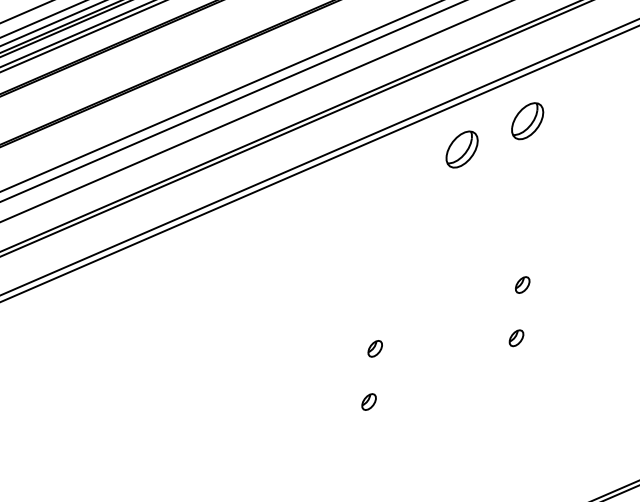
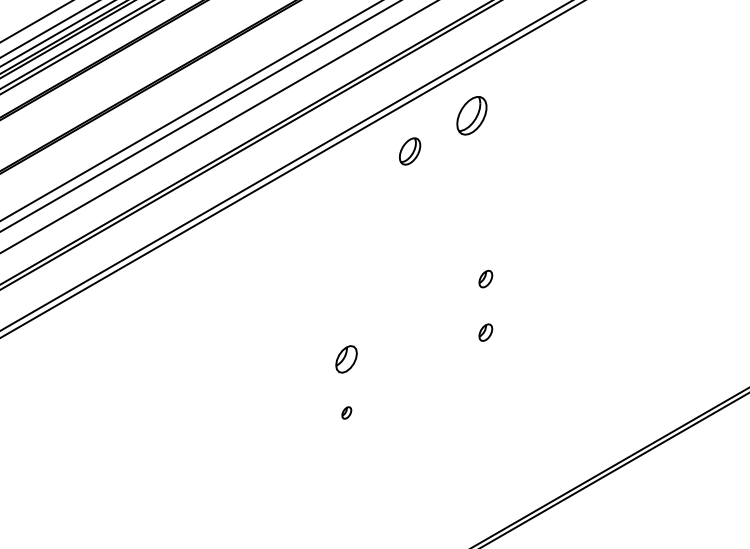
part: (461, 149) -> (409, 151), size x0.7
part: (375, 348) -> (346, 359), size x1.6
part: (368, 401) -> (346, 412), size x0.7

